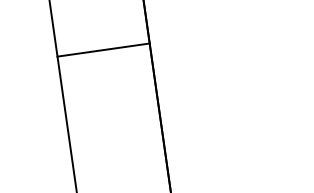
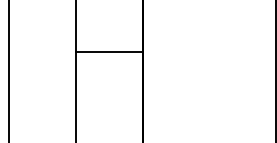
line: (102, 50) -> (108, 52), moved

